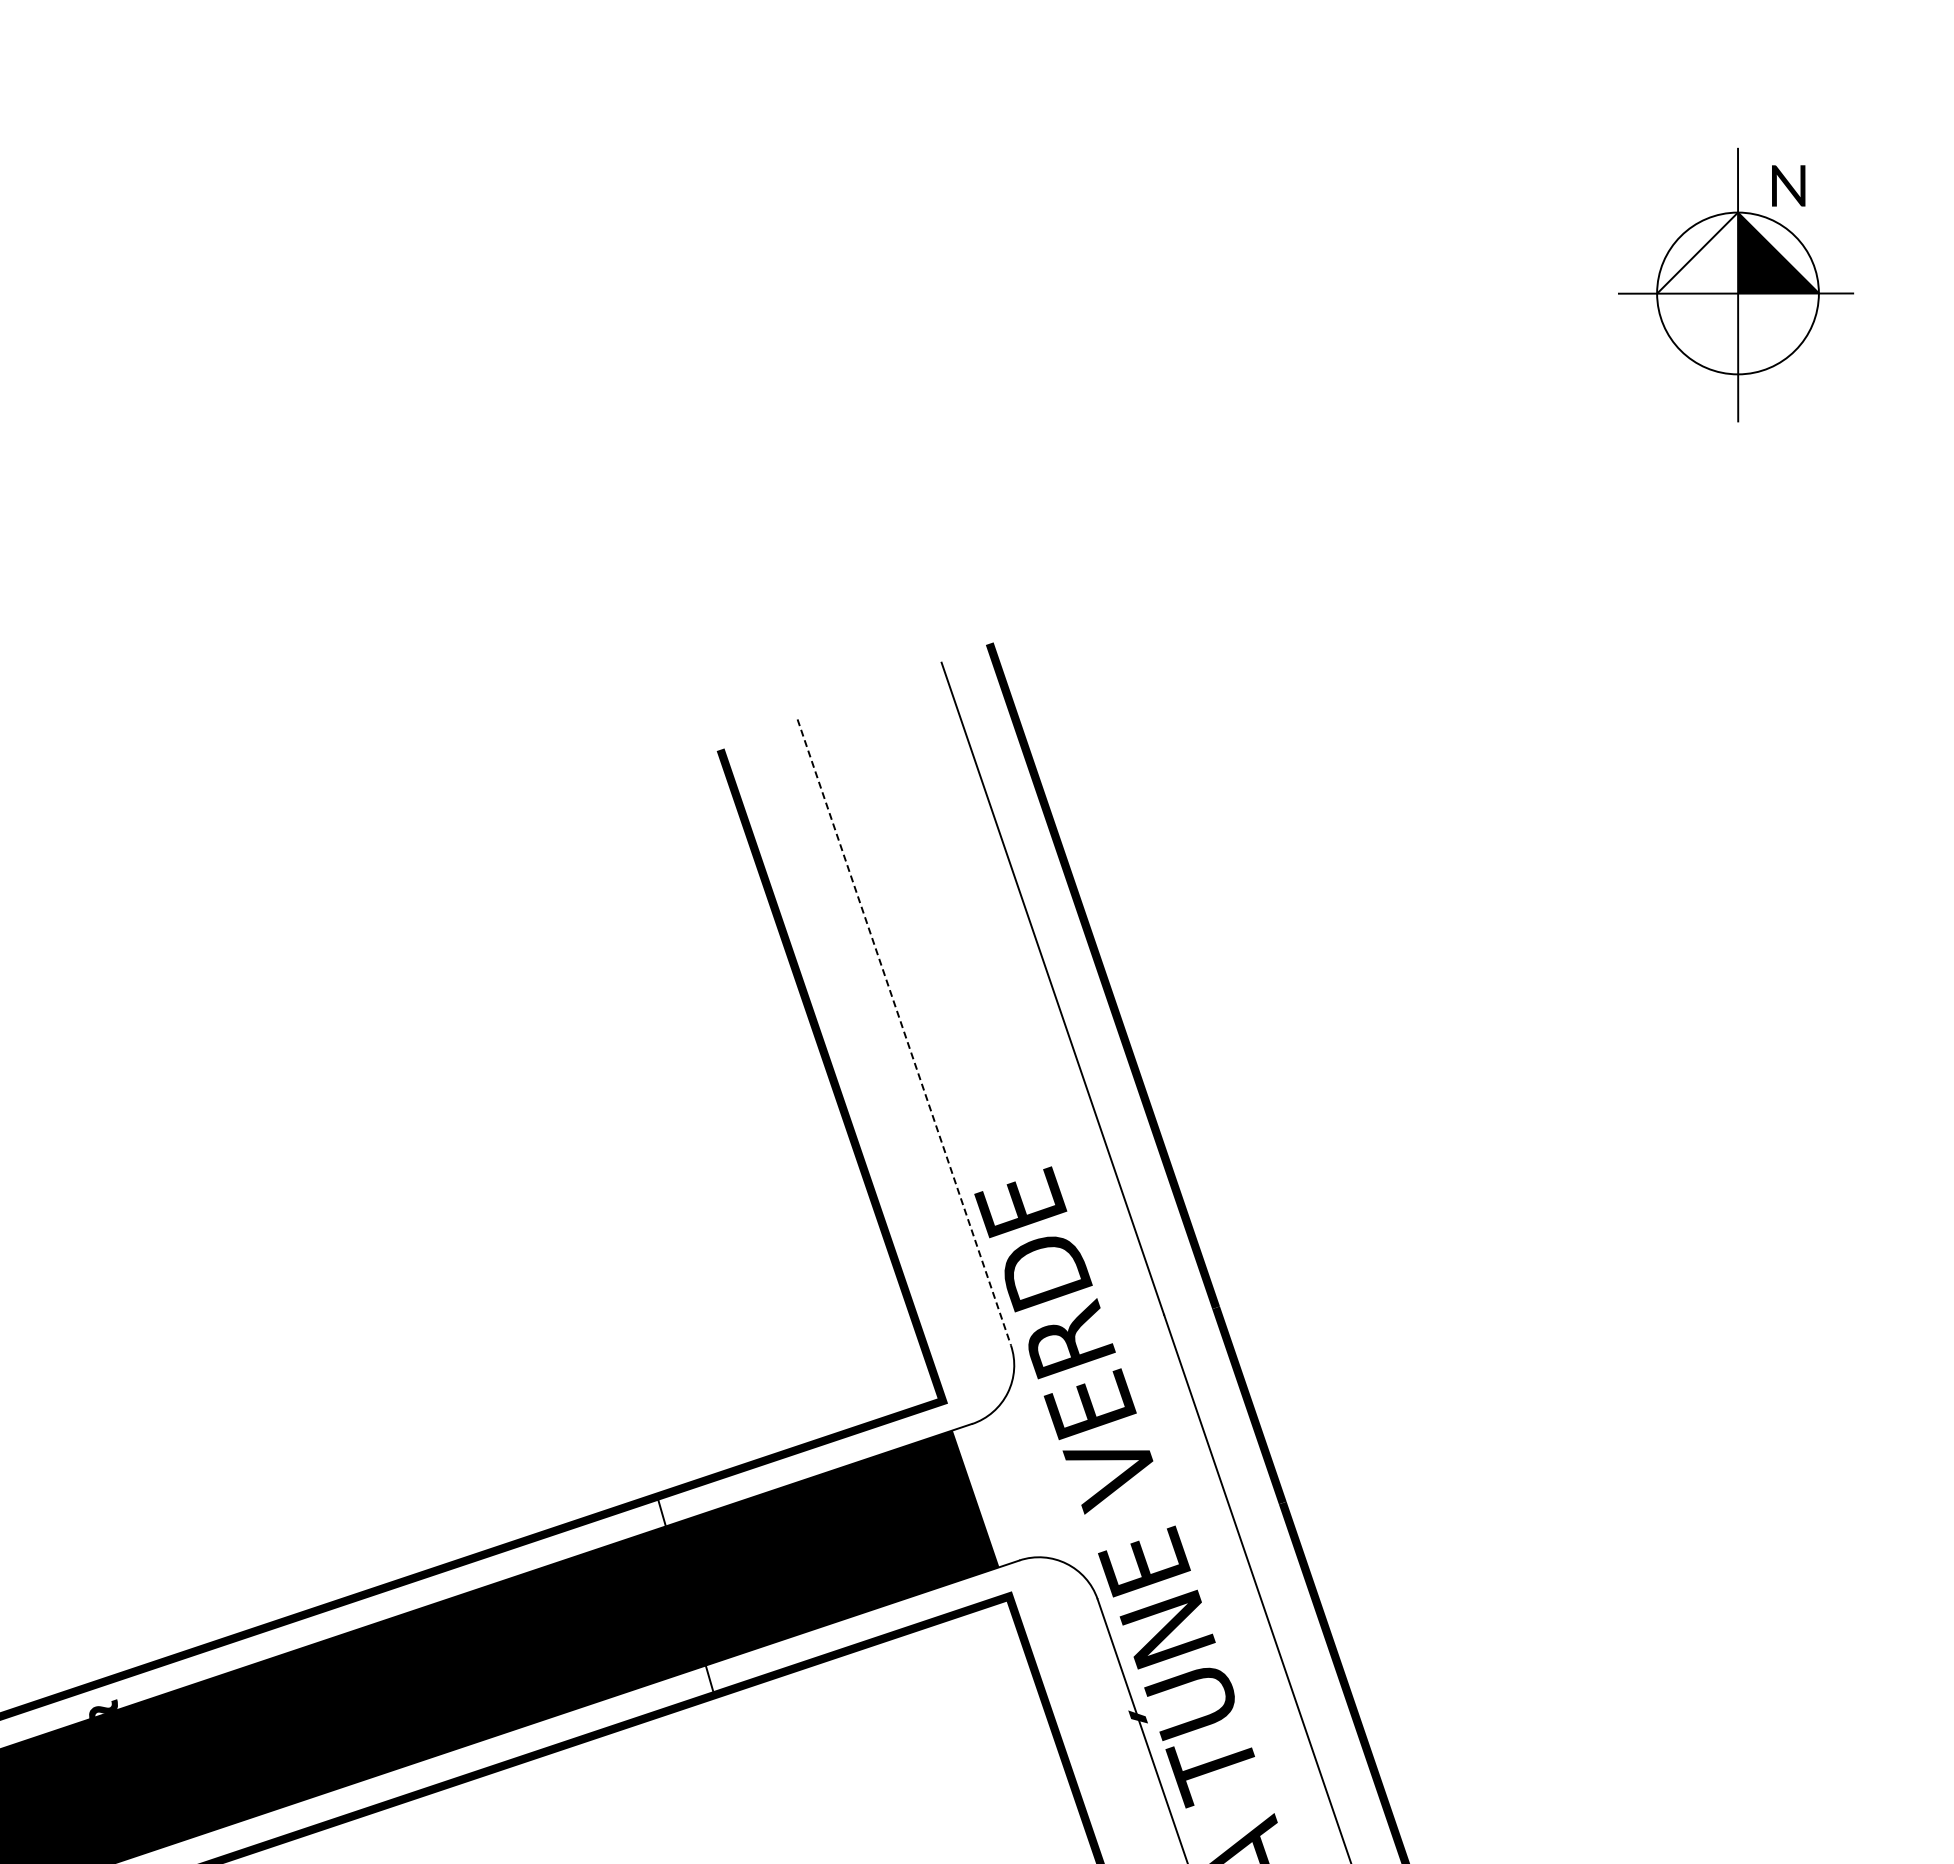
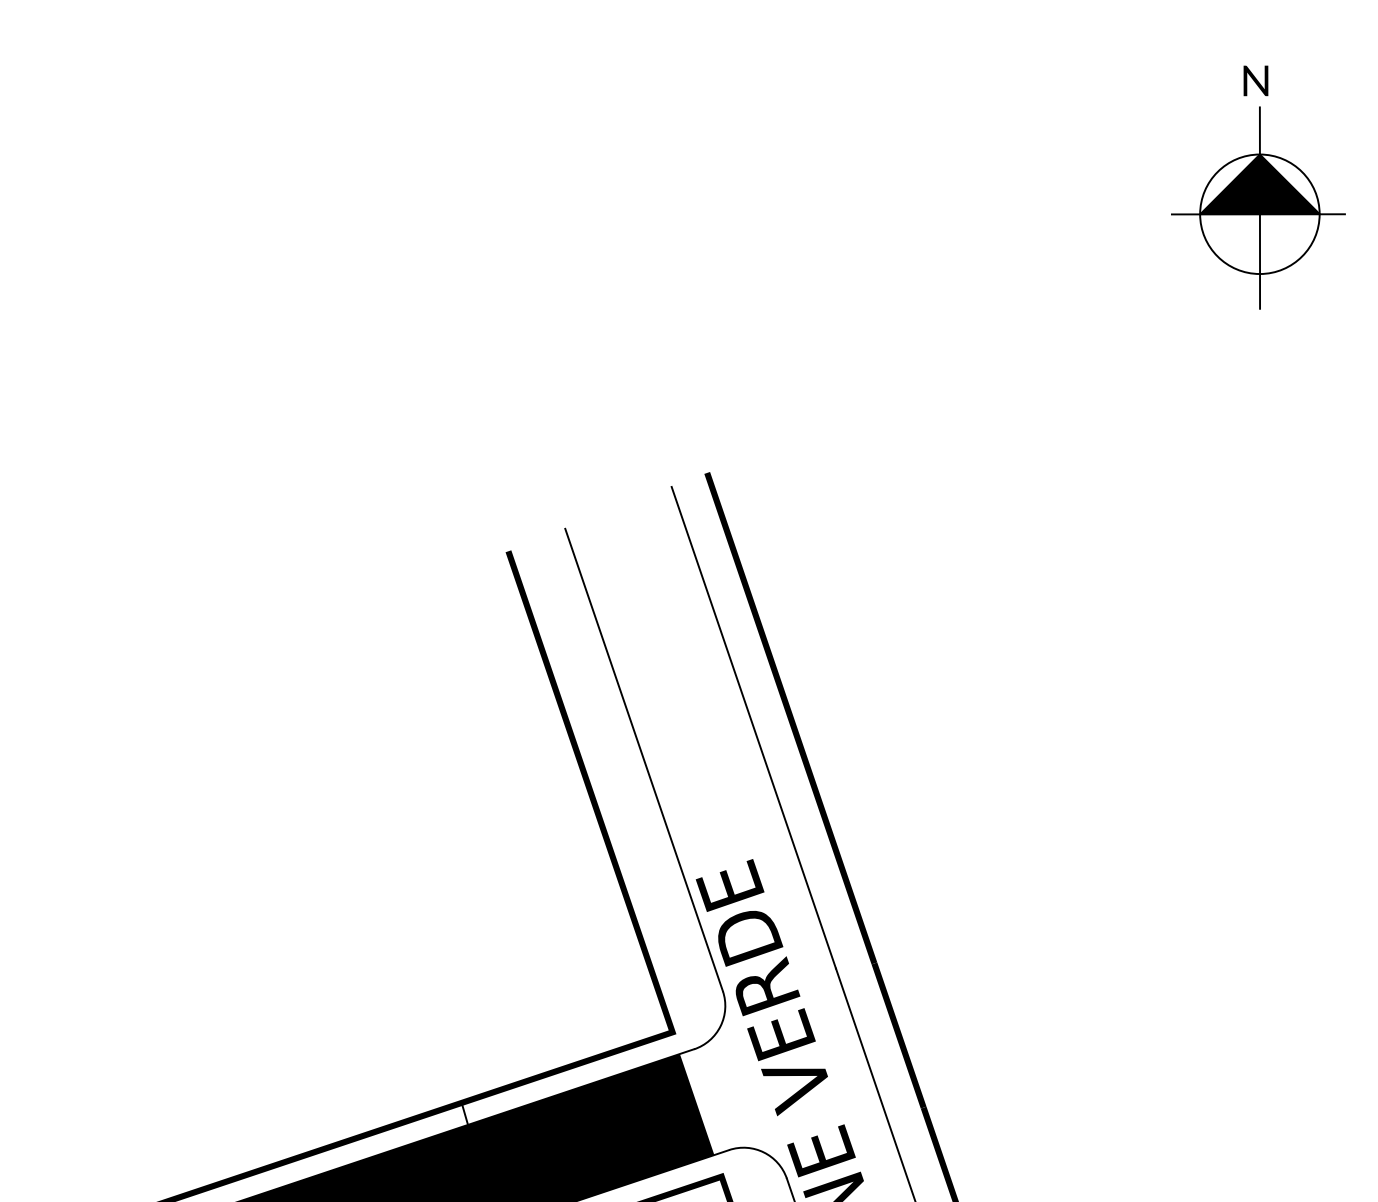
text: (1788, 185) -> (1255, 80), moved
fill: (1697, 252) -> (1229, 184), added
line: (904, 1032) -> (644, 760), dashed -> solid

